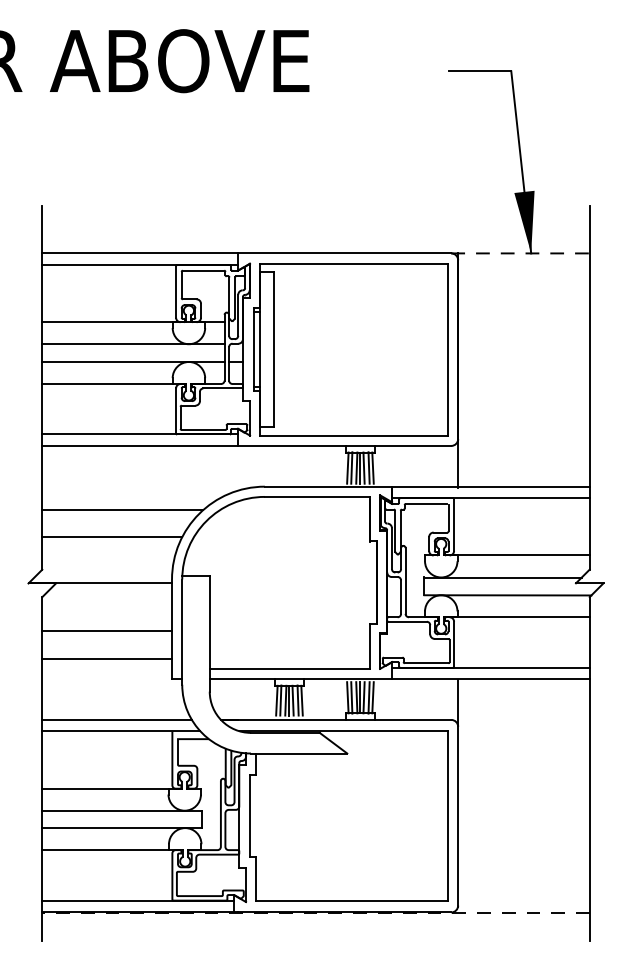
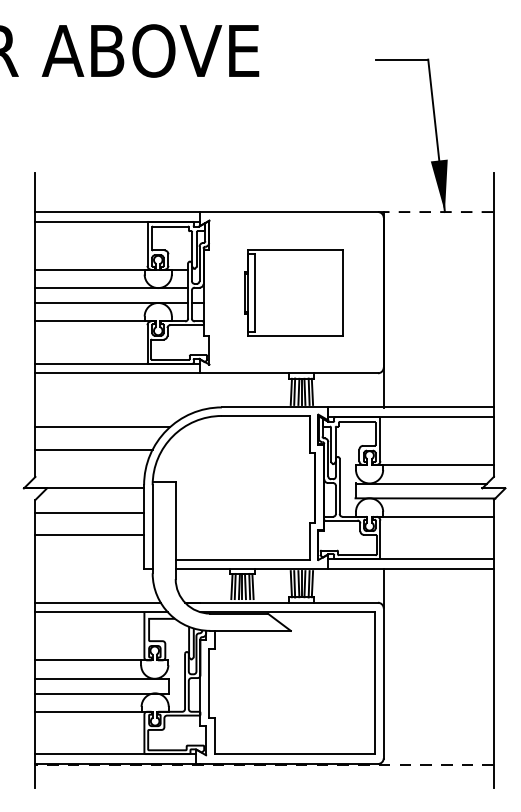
part: (350, 349) -> (293, 292), size x0.6
line: (107, 631) -> (90, 512), moved
line: (107, 658) -> (90, 534), moved

